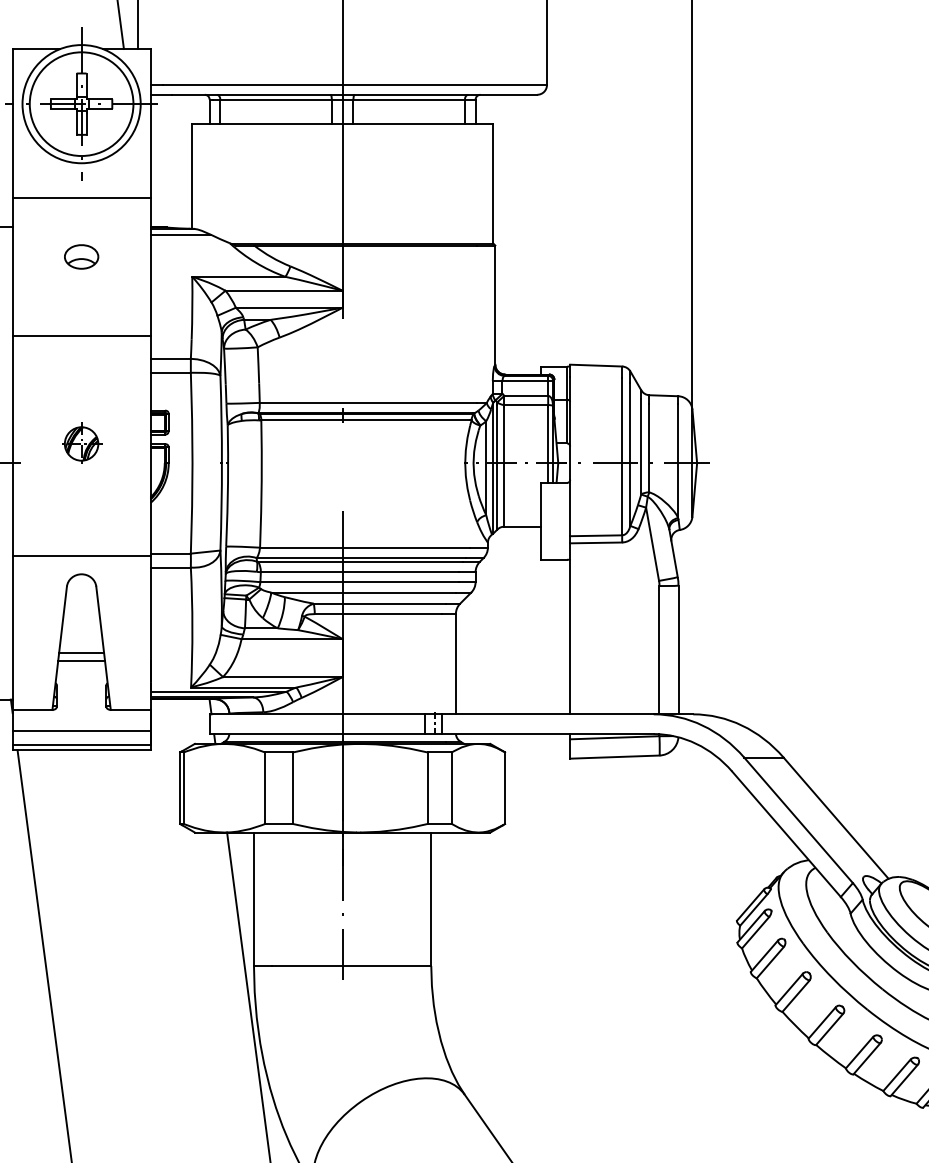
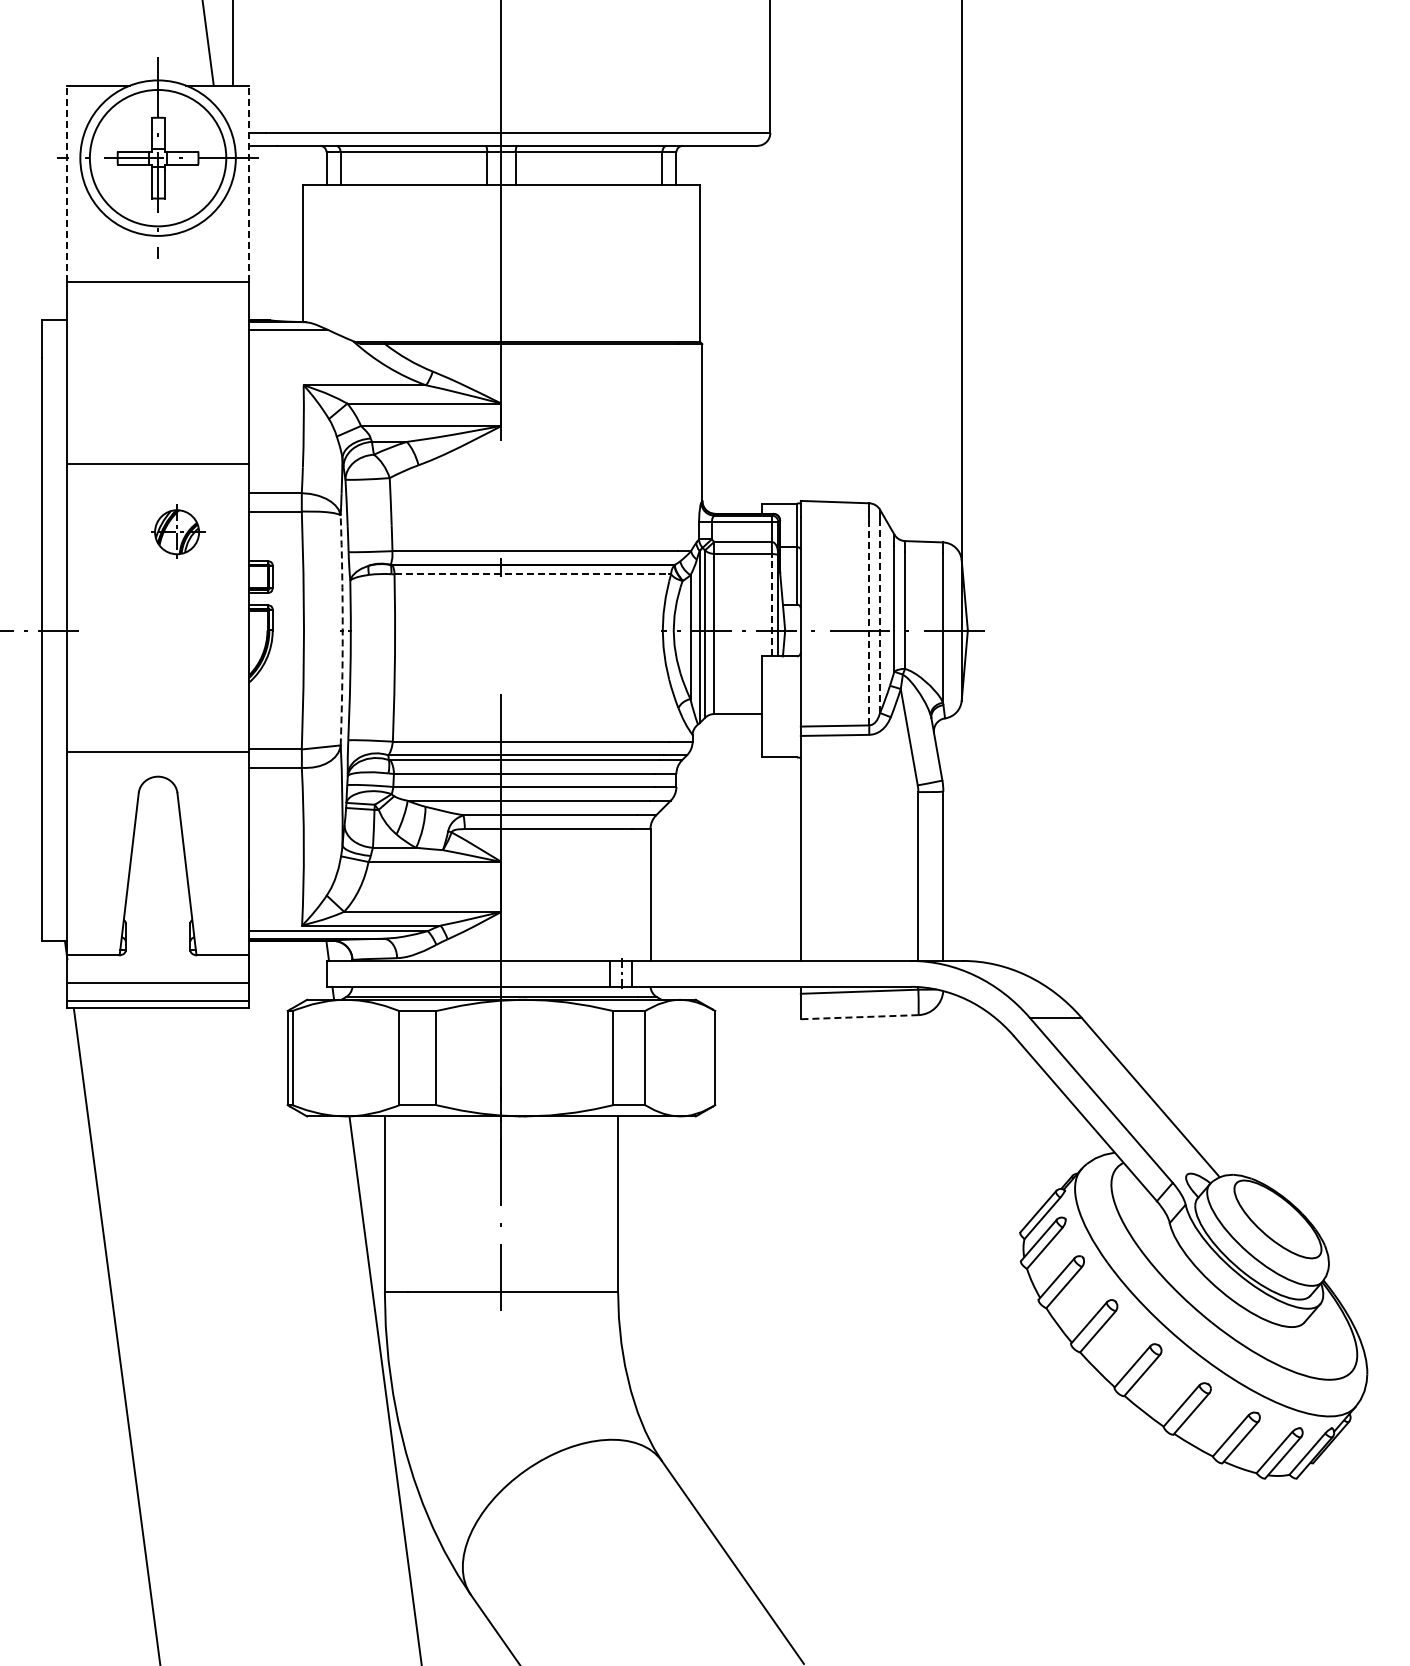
line: (12, 123) -> (67, 183), solid -> dashed
line: (150, 123) -> (248, 183), solid -> dashed
part: (81, 256) -> (157, 358), removed
line: (366, 420) -> (532, 574), solid -> dashed
part: (82, 443) -> (178, 531), moved
line: (547, 444) -> (771, 606), solid -> dashed
line: (630, 454) -> (880, 618), solid -> dashed
line: (622, 456) -> (869, 621), solid -> dashed
arc: (221, 463) -> (342, 630), solid -> dashed
line: (81, 652) -> (157, 879), removed
line: (81, 661) -> (157, 891), removed
line: (614, 757) -> (859, 1017), solid -> dashed

